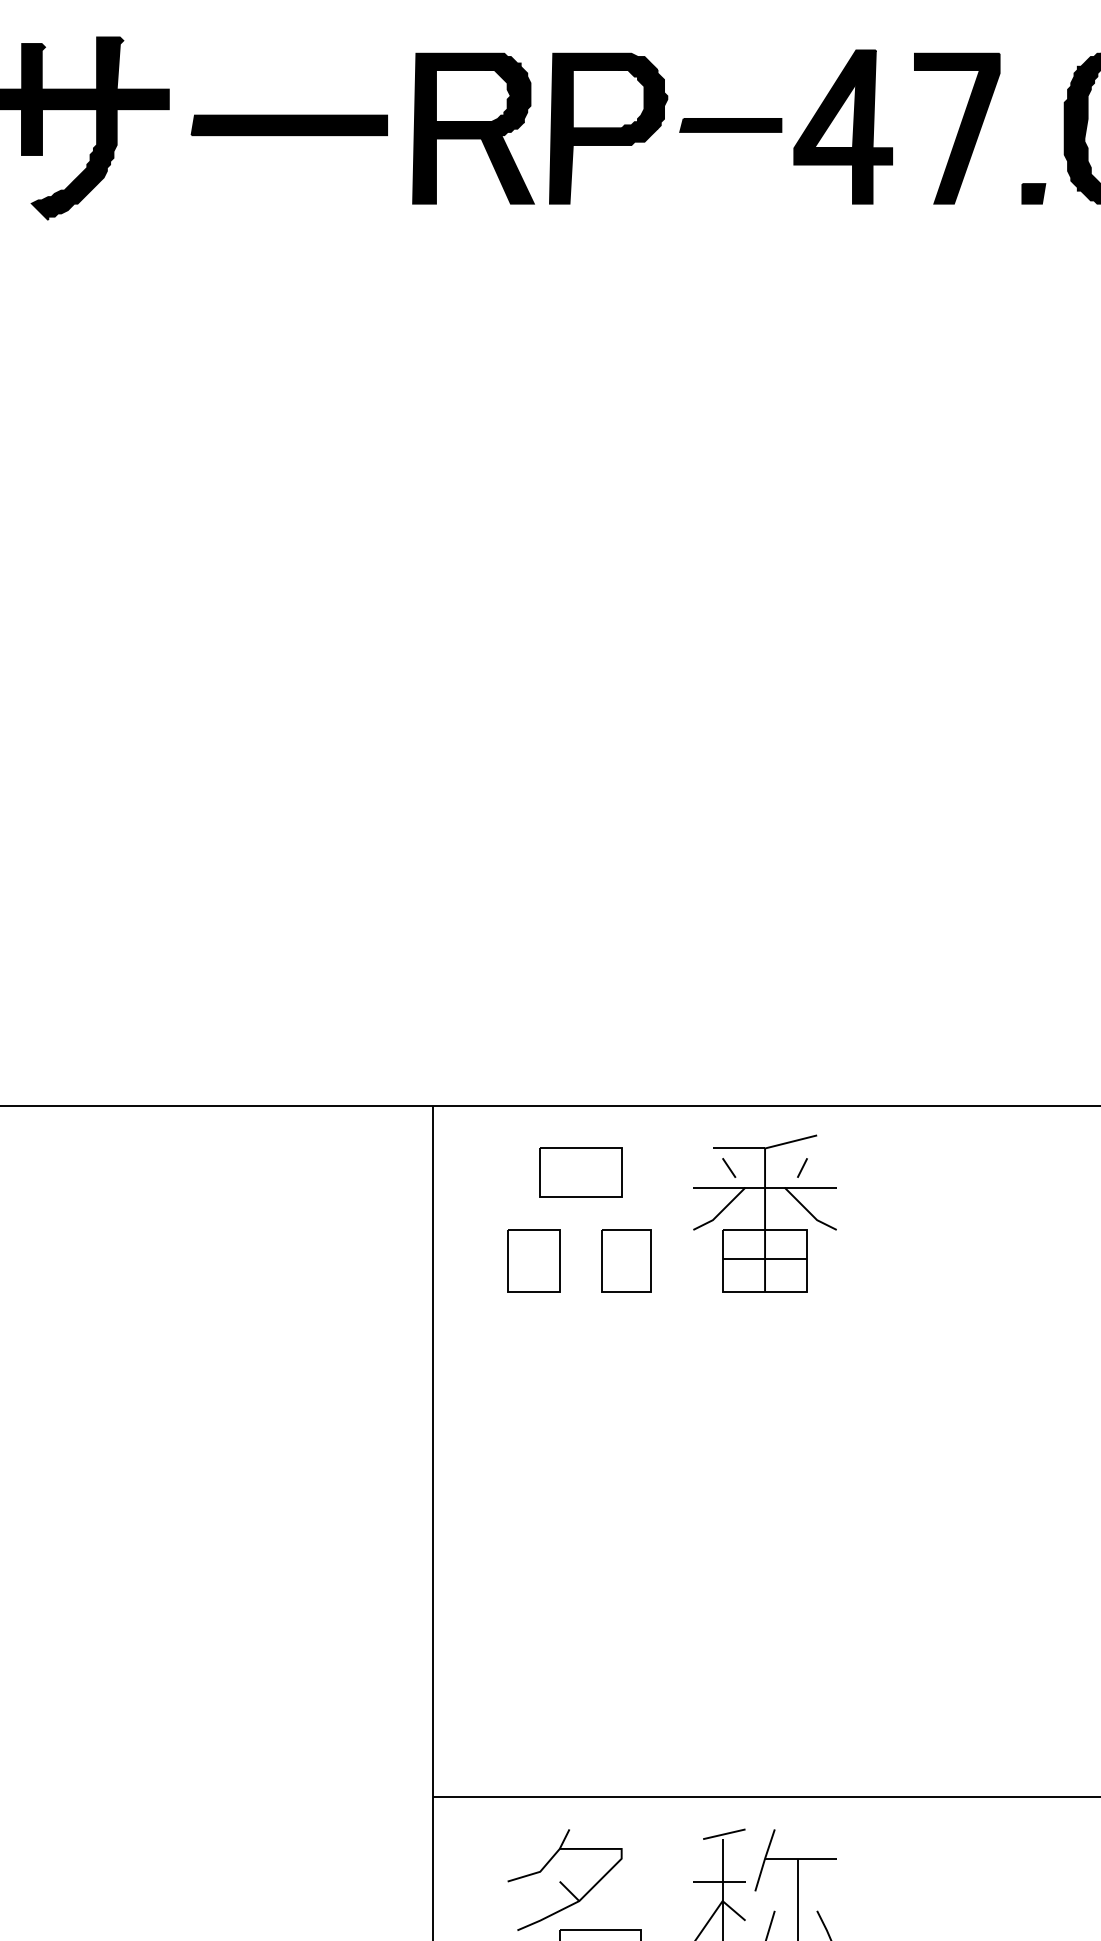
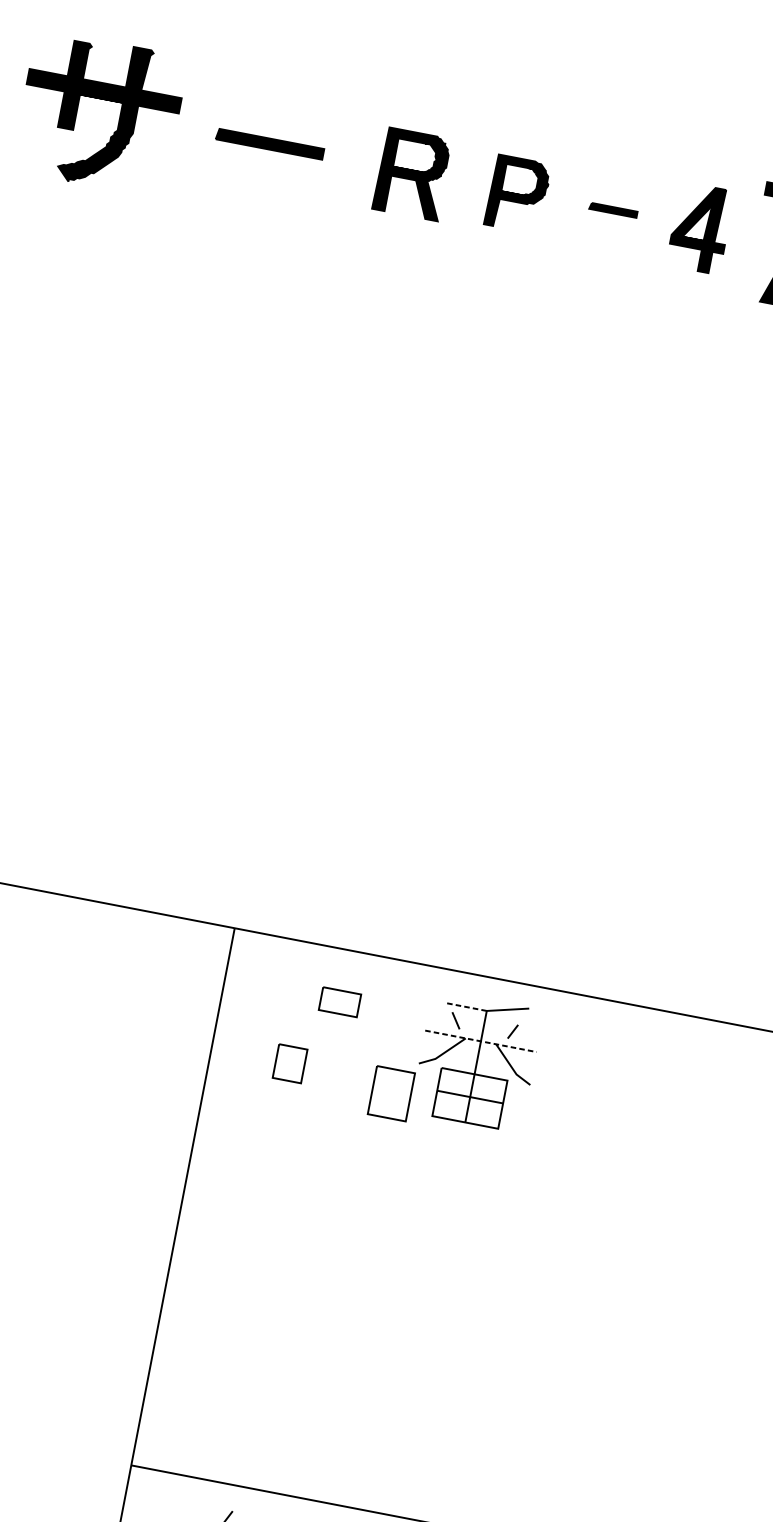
part: (288, 125) -> (269, 144), size x0.7
part: (730, 125) -> (613, 210), size x0.6
part: (842, 126) -> (700, 227), size x0.7
part: (473, 128) -> (412, 174), size x0.7
part: (608, 128) -> (517, 194), size x0.6
line: (738, 1148) -> (466, 1006), solid -> dashed
part: (580, 1172) -> (339, 1001), size x0.6
line: (765, 1187) -> (481, 1041), solid -> dashed
part: (533, 1260) -> (289, 1063), size x0.7
part: (626, 1260) -> (391, 1093), moved

